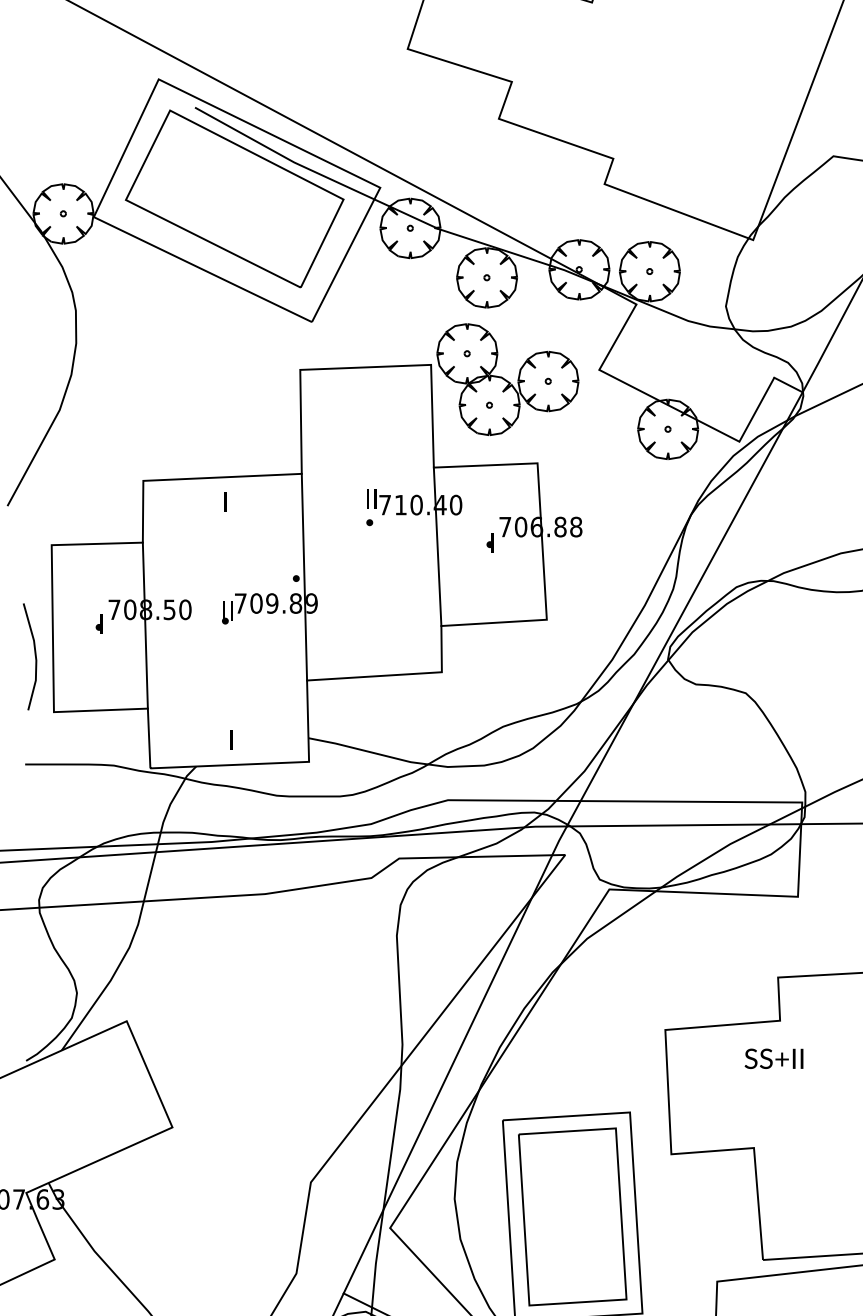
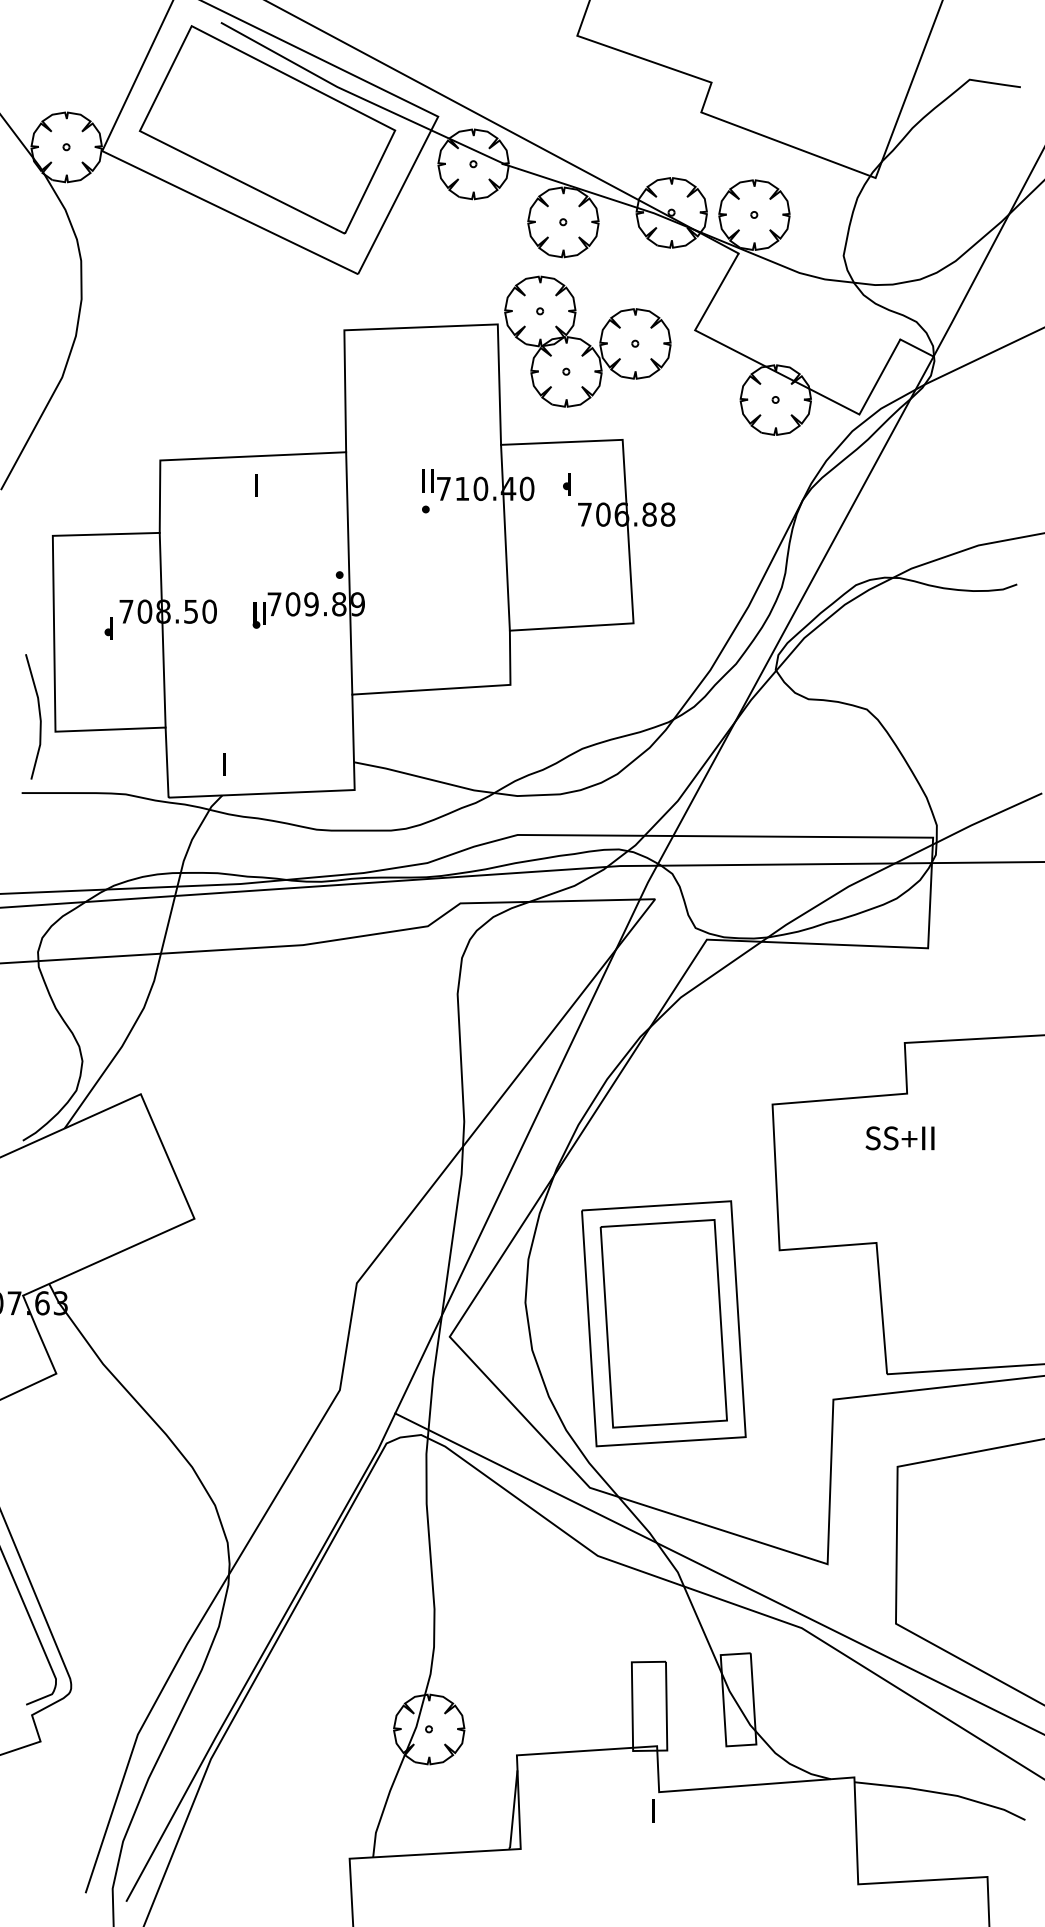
part: (489, 543) -> (566, 484), moved
line: (35, 656) -> (39, 716), moved
text: (231, 740) -> (224, 764), moved

